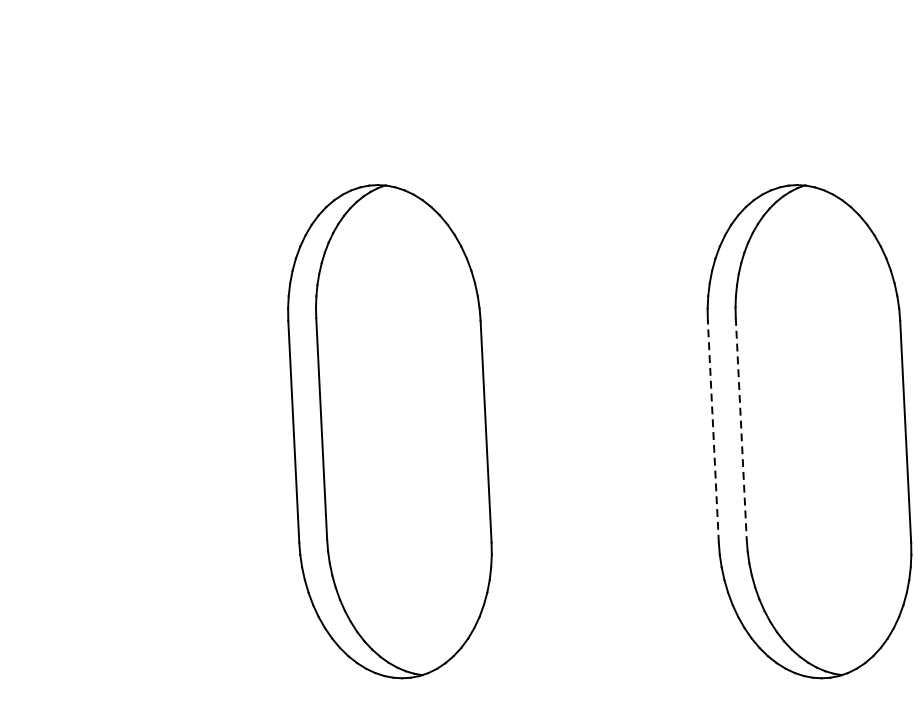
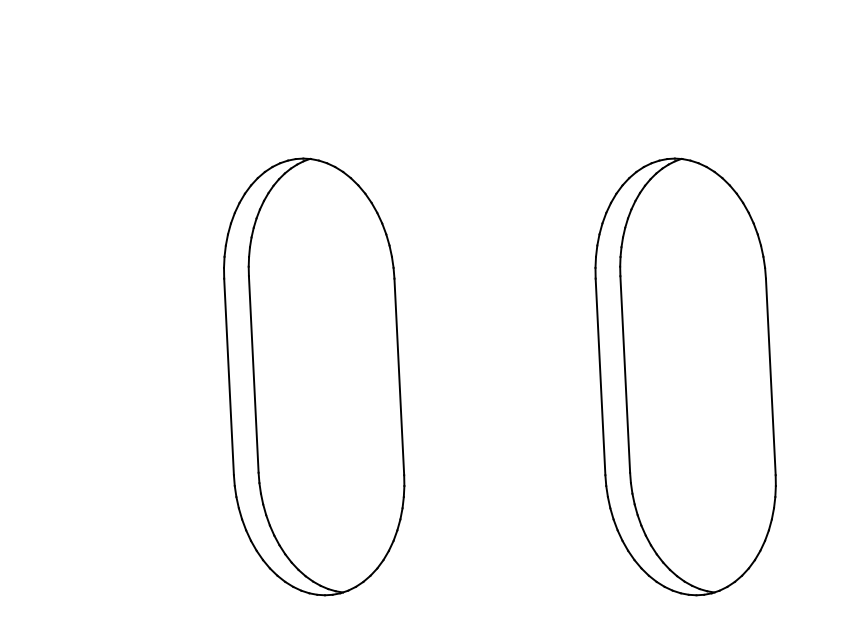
line: (741, 428) -> (625, 374), dashed -> solid
line: (713, 431) -> (600, 376), dashed -> solid

